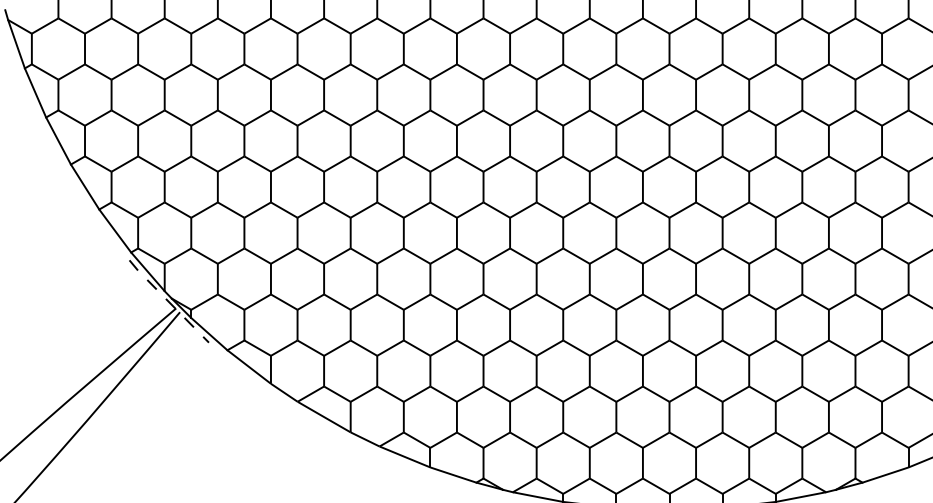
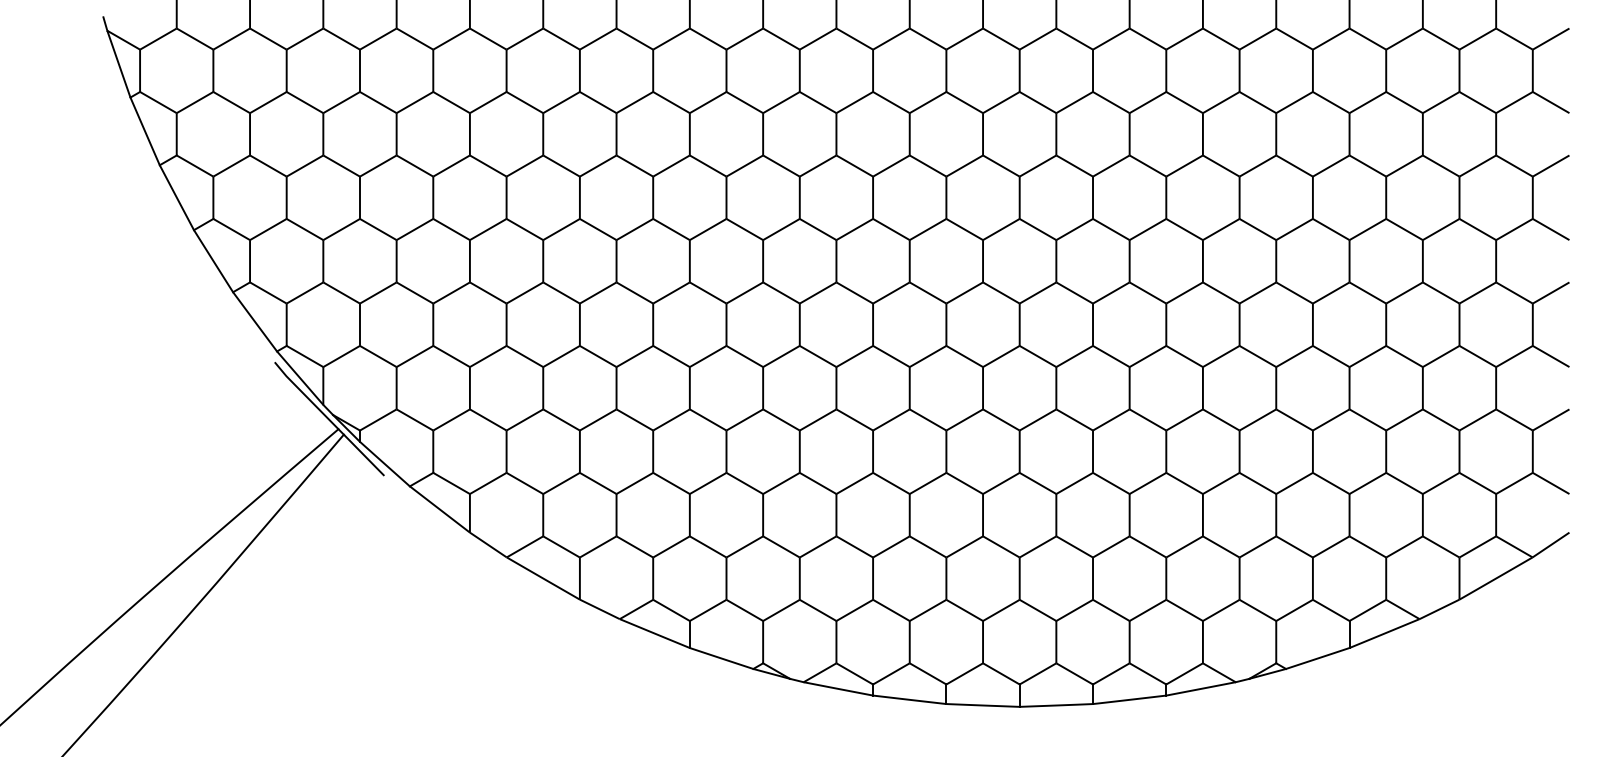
line: (168, 301) -> (328, 418), dashed -> solid

